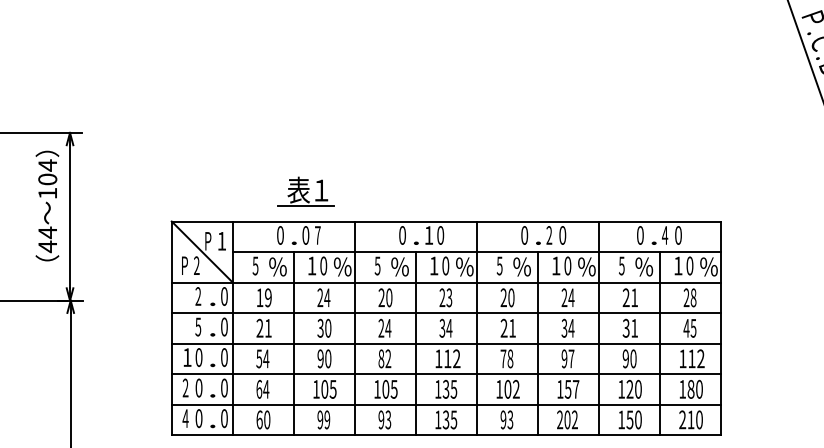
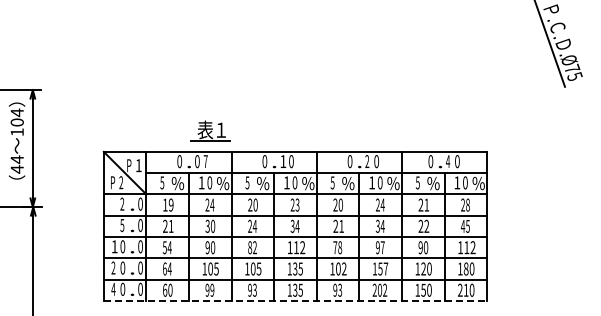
part: (306, 190) -> (210, 130), moved
text: (629, 327) -> (423, 225), 31 -> 22
line: (446, 434) -> (295, 300), solid -> dashed

